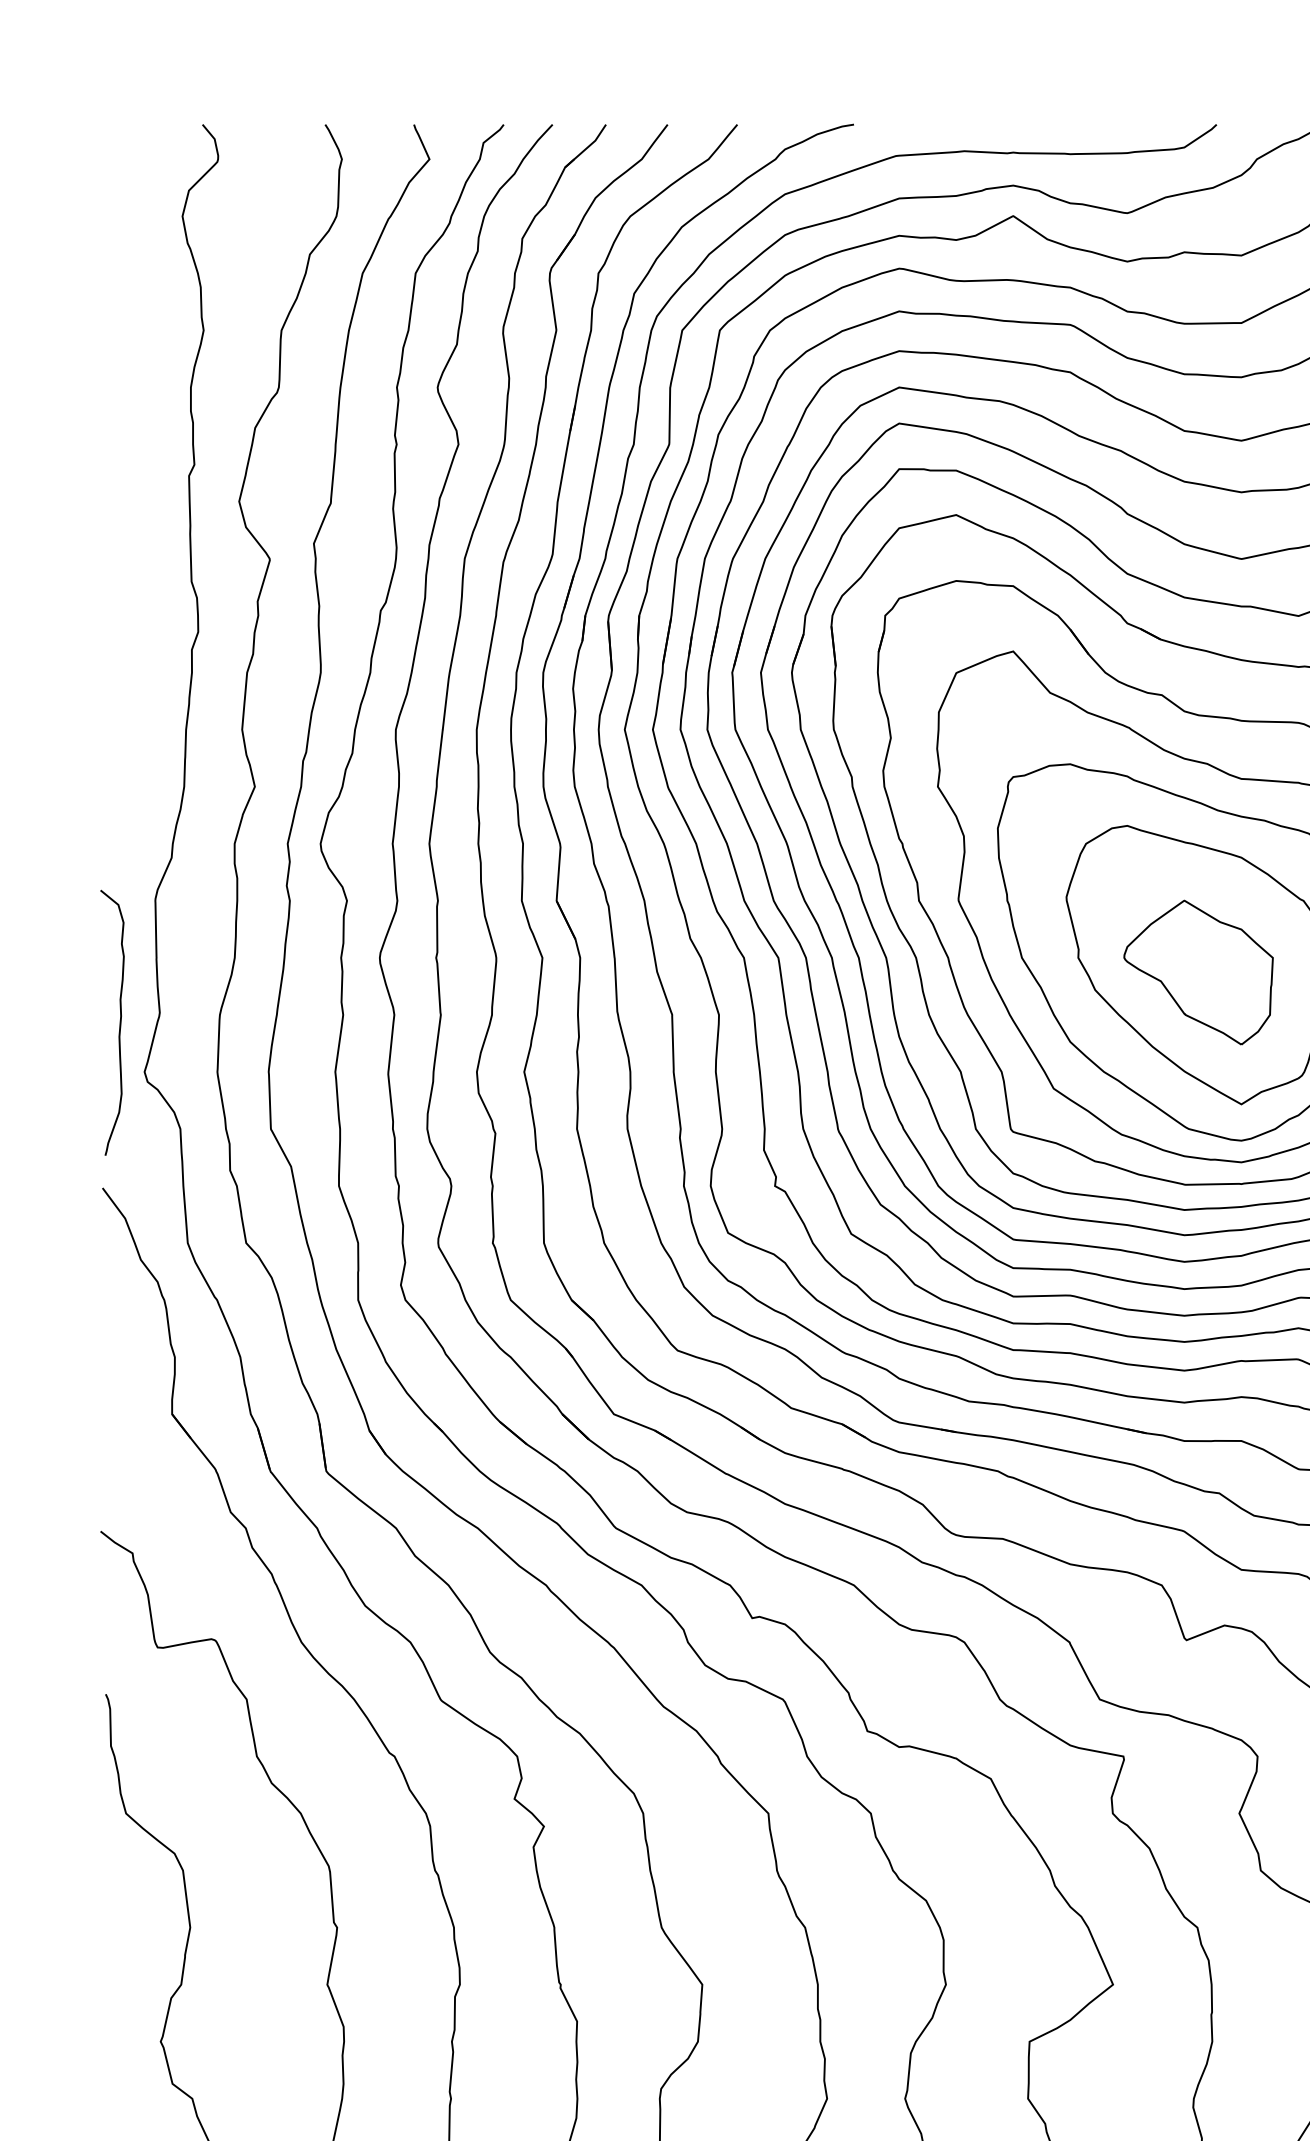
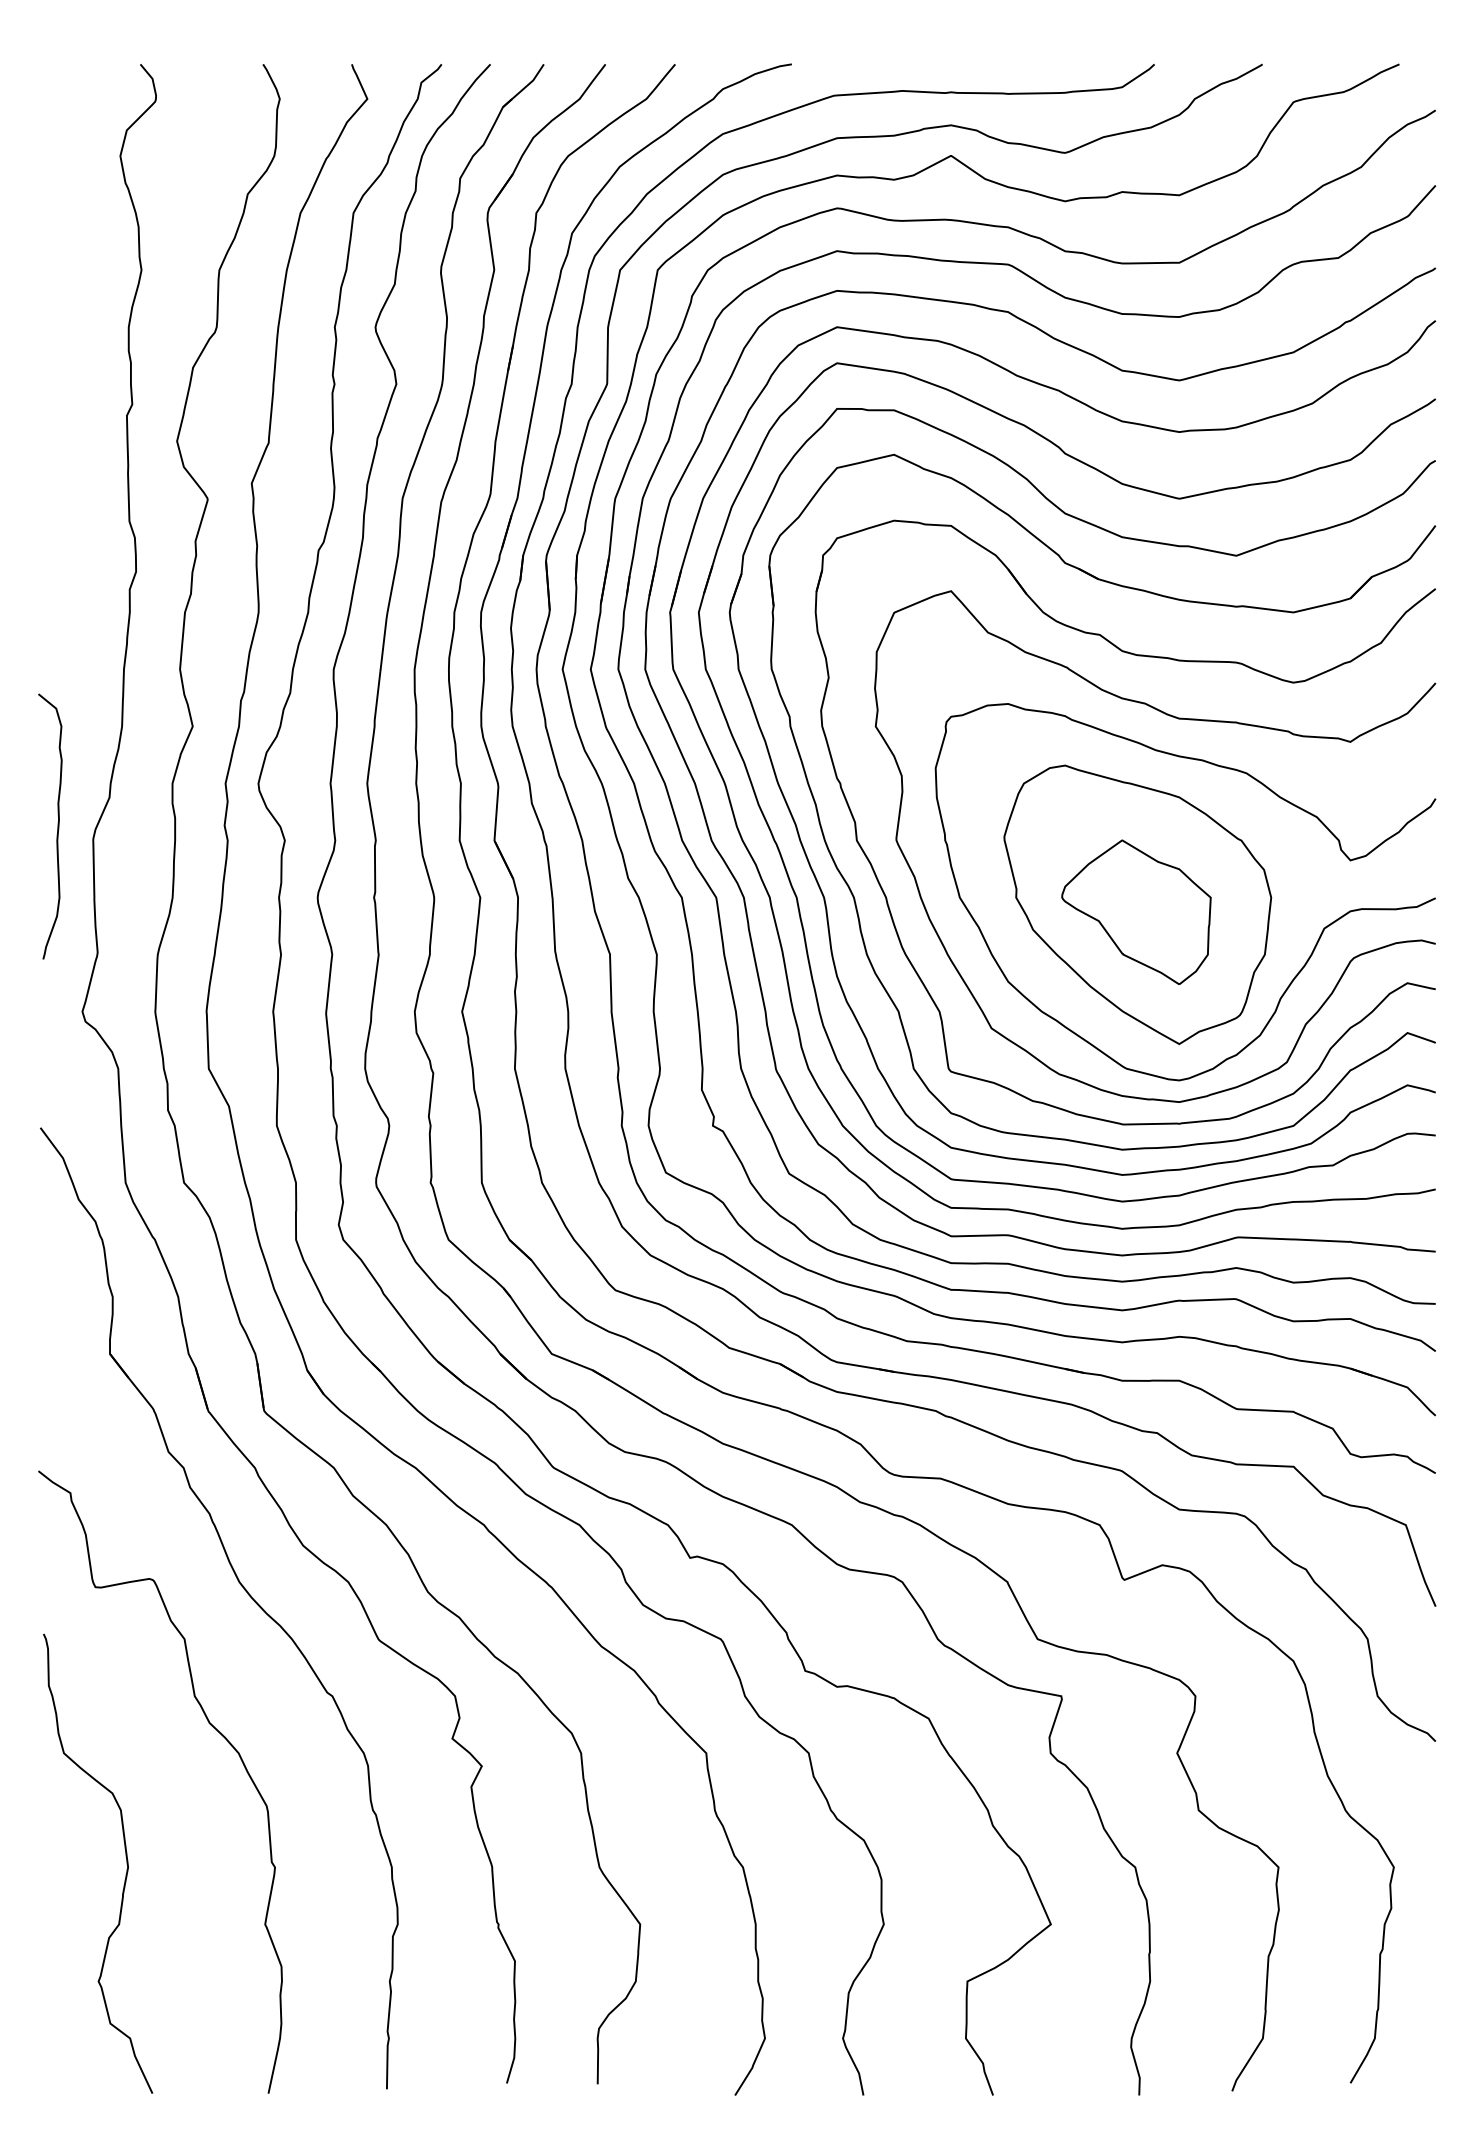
curve: (119, 1022) -> (57, 826), moved

